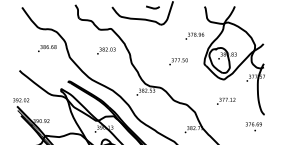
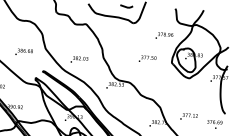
text: (47, 48) -> (24, 52), moved
text: (106, 50) -> (79, 59), moved
text: (226, 100) -> (189, 116), moved

